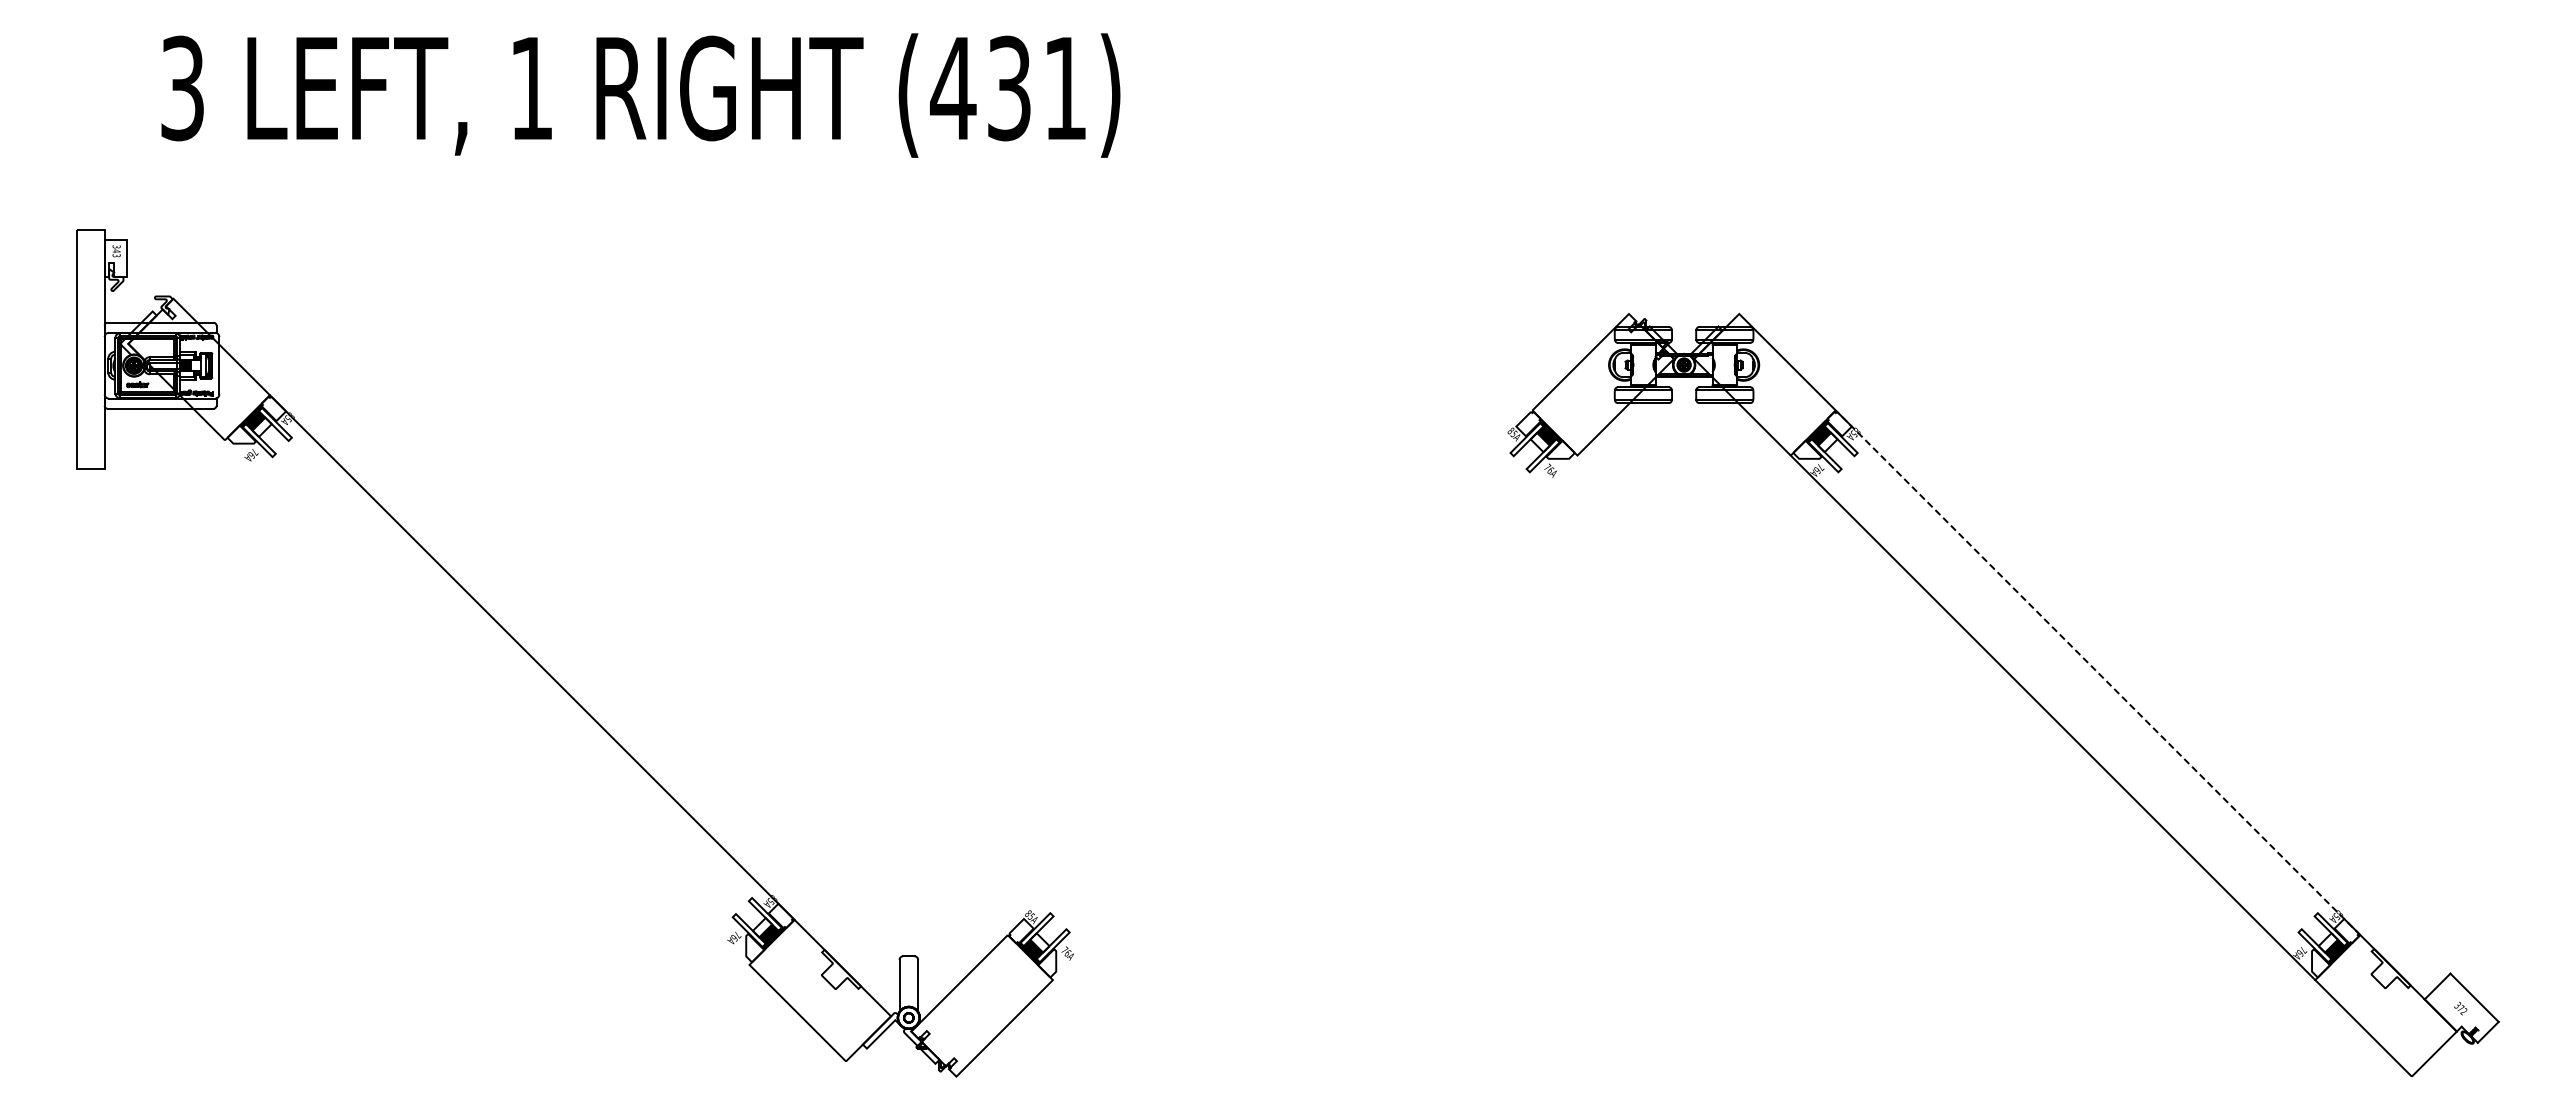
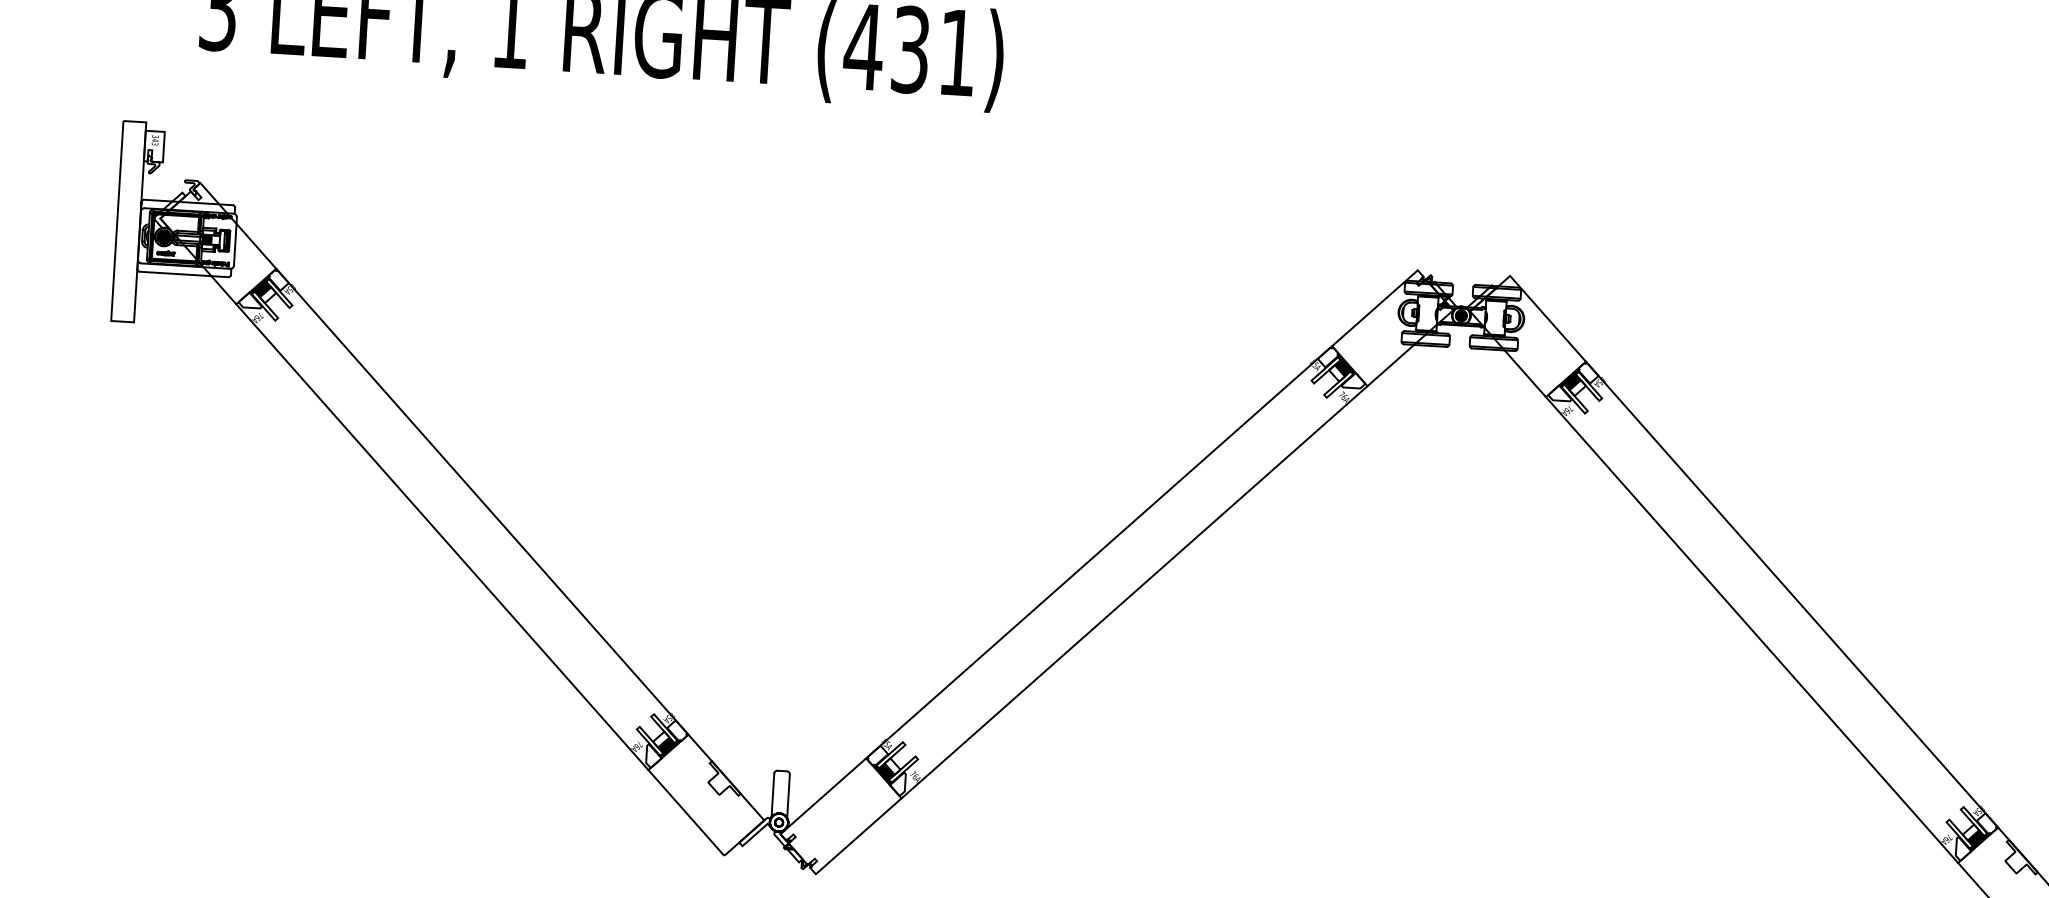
line: (1269, 672) -> (1098, 551), added
line: (2098, 672) -> (1792, 594), dashed -> solid
line: (486, 702) -> (441, 537), added
line: (1314, 717) -> (1133, 591), added

